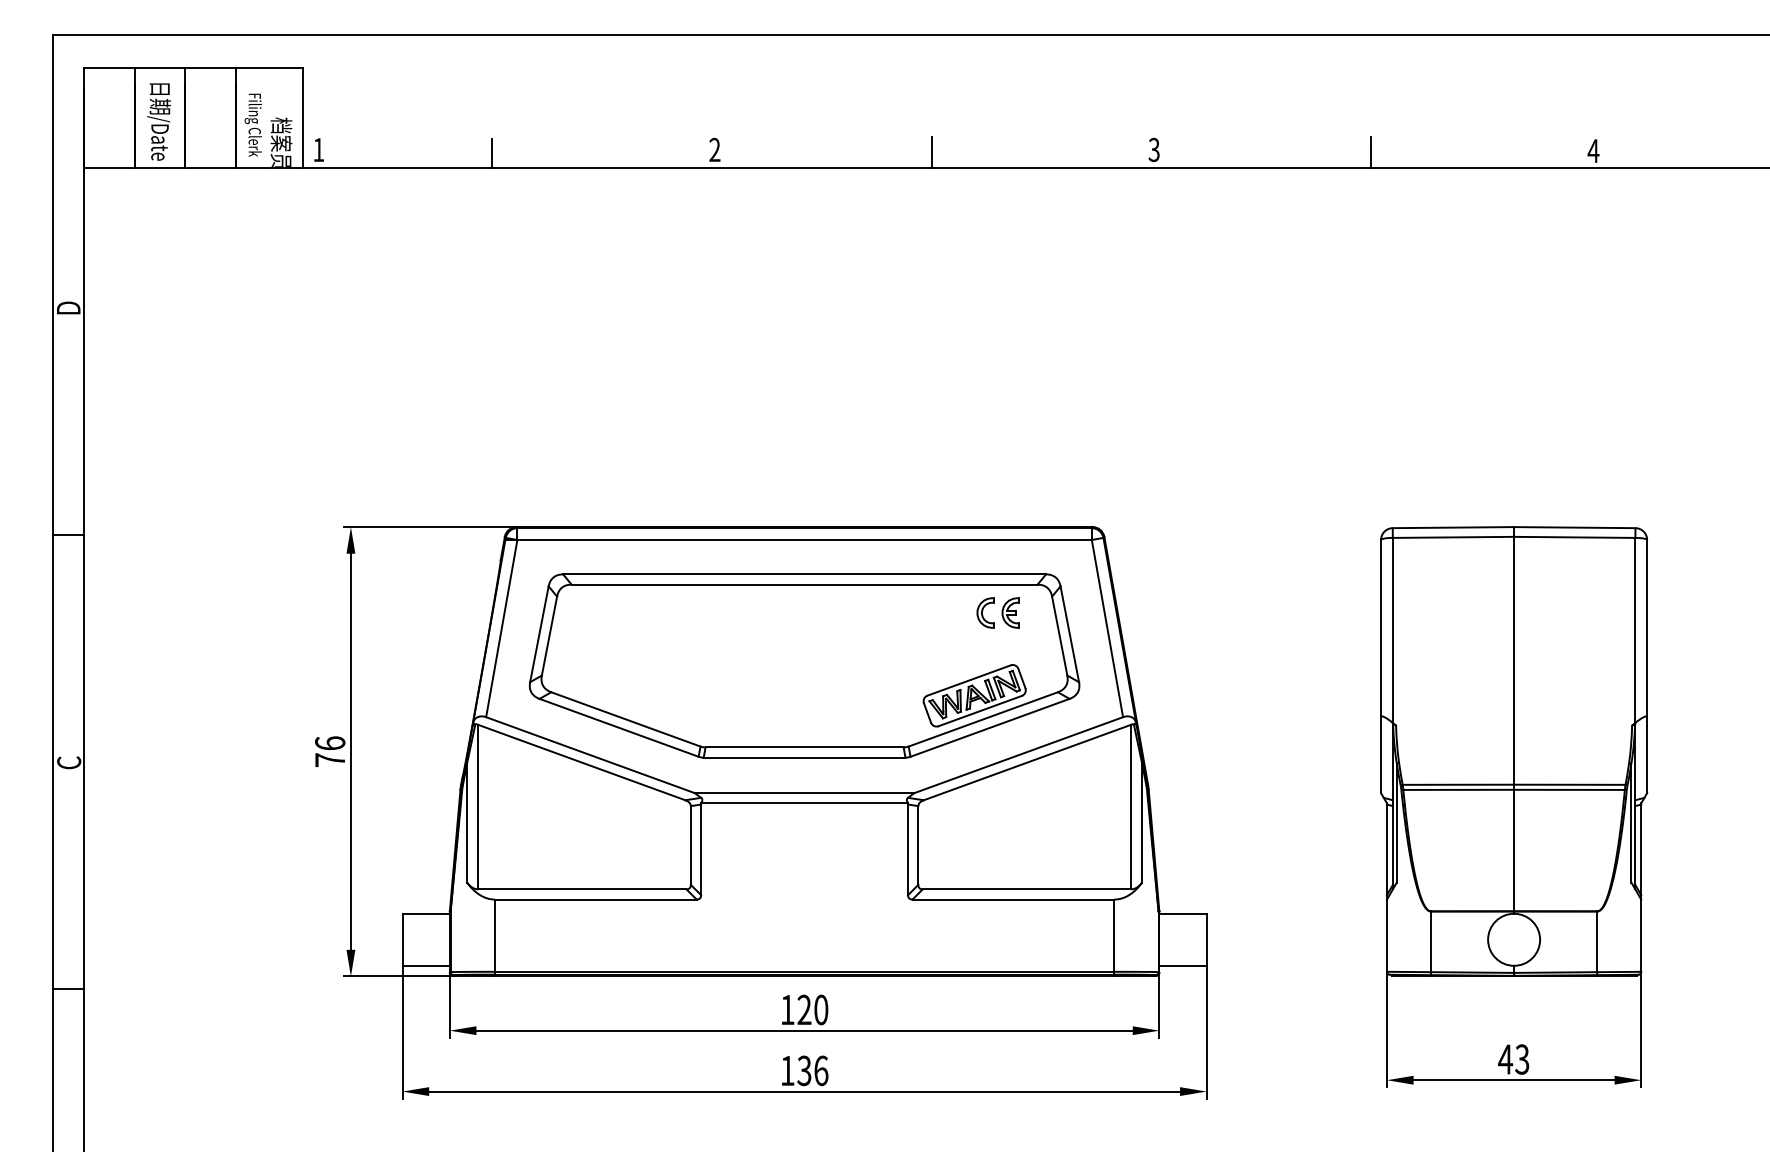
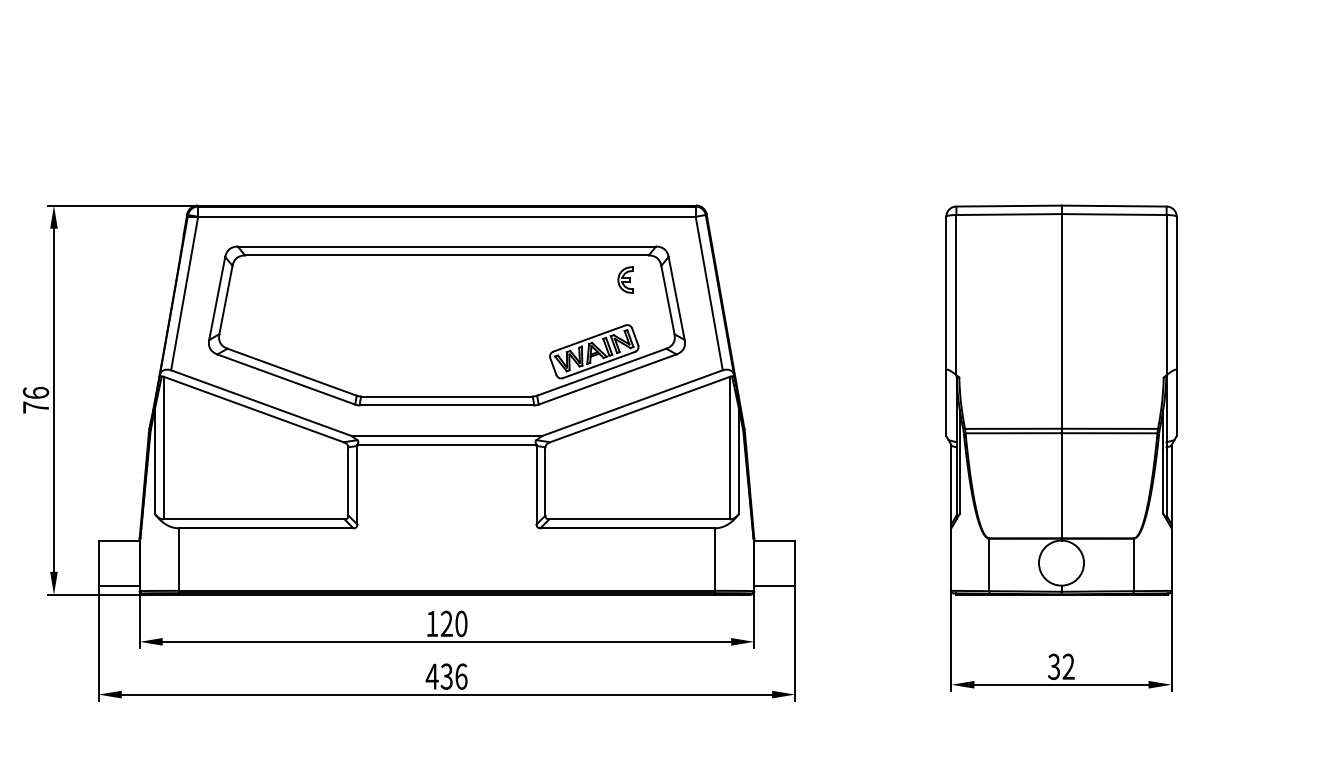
part: (985, 612) -> (603, 279), removed
text: (1513, 1059) -> (1060, 666), 43 -> 32
text: (787, 1070) -> (432, 676), 136 -> 436

